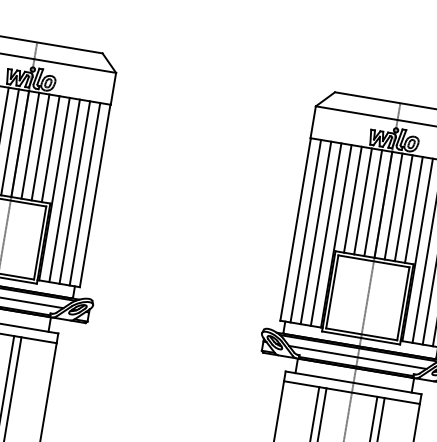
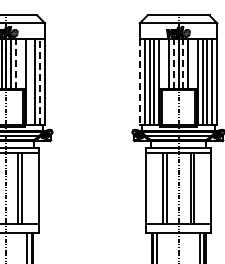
line: (39, 146) -> (15, 63), solid -> dashed
line: (50, 148) -> (20, 63), removed
line: (64, 190) -> (30, 81), removed
line: (85, 193) -> (40, 81), solid -> dashed
line: (353, 199) -> (164, 63), removed
line: (372, 202) -> (173, 63), solid -> dashed
line: (393, 206) -> (183, 63), solid -> dashed
line: (414, 209) -> (193, 63), removed
line: (294, 230) -> (139, 82), solid -> dashed

